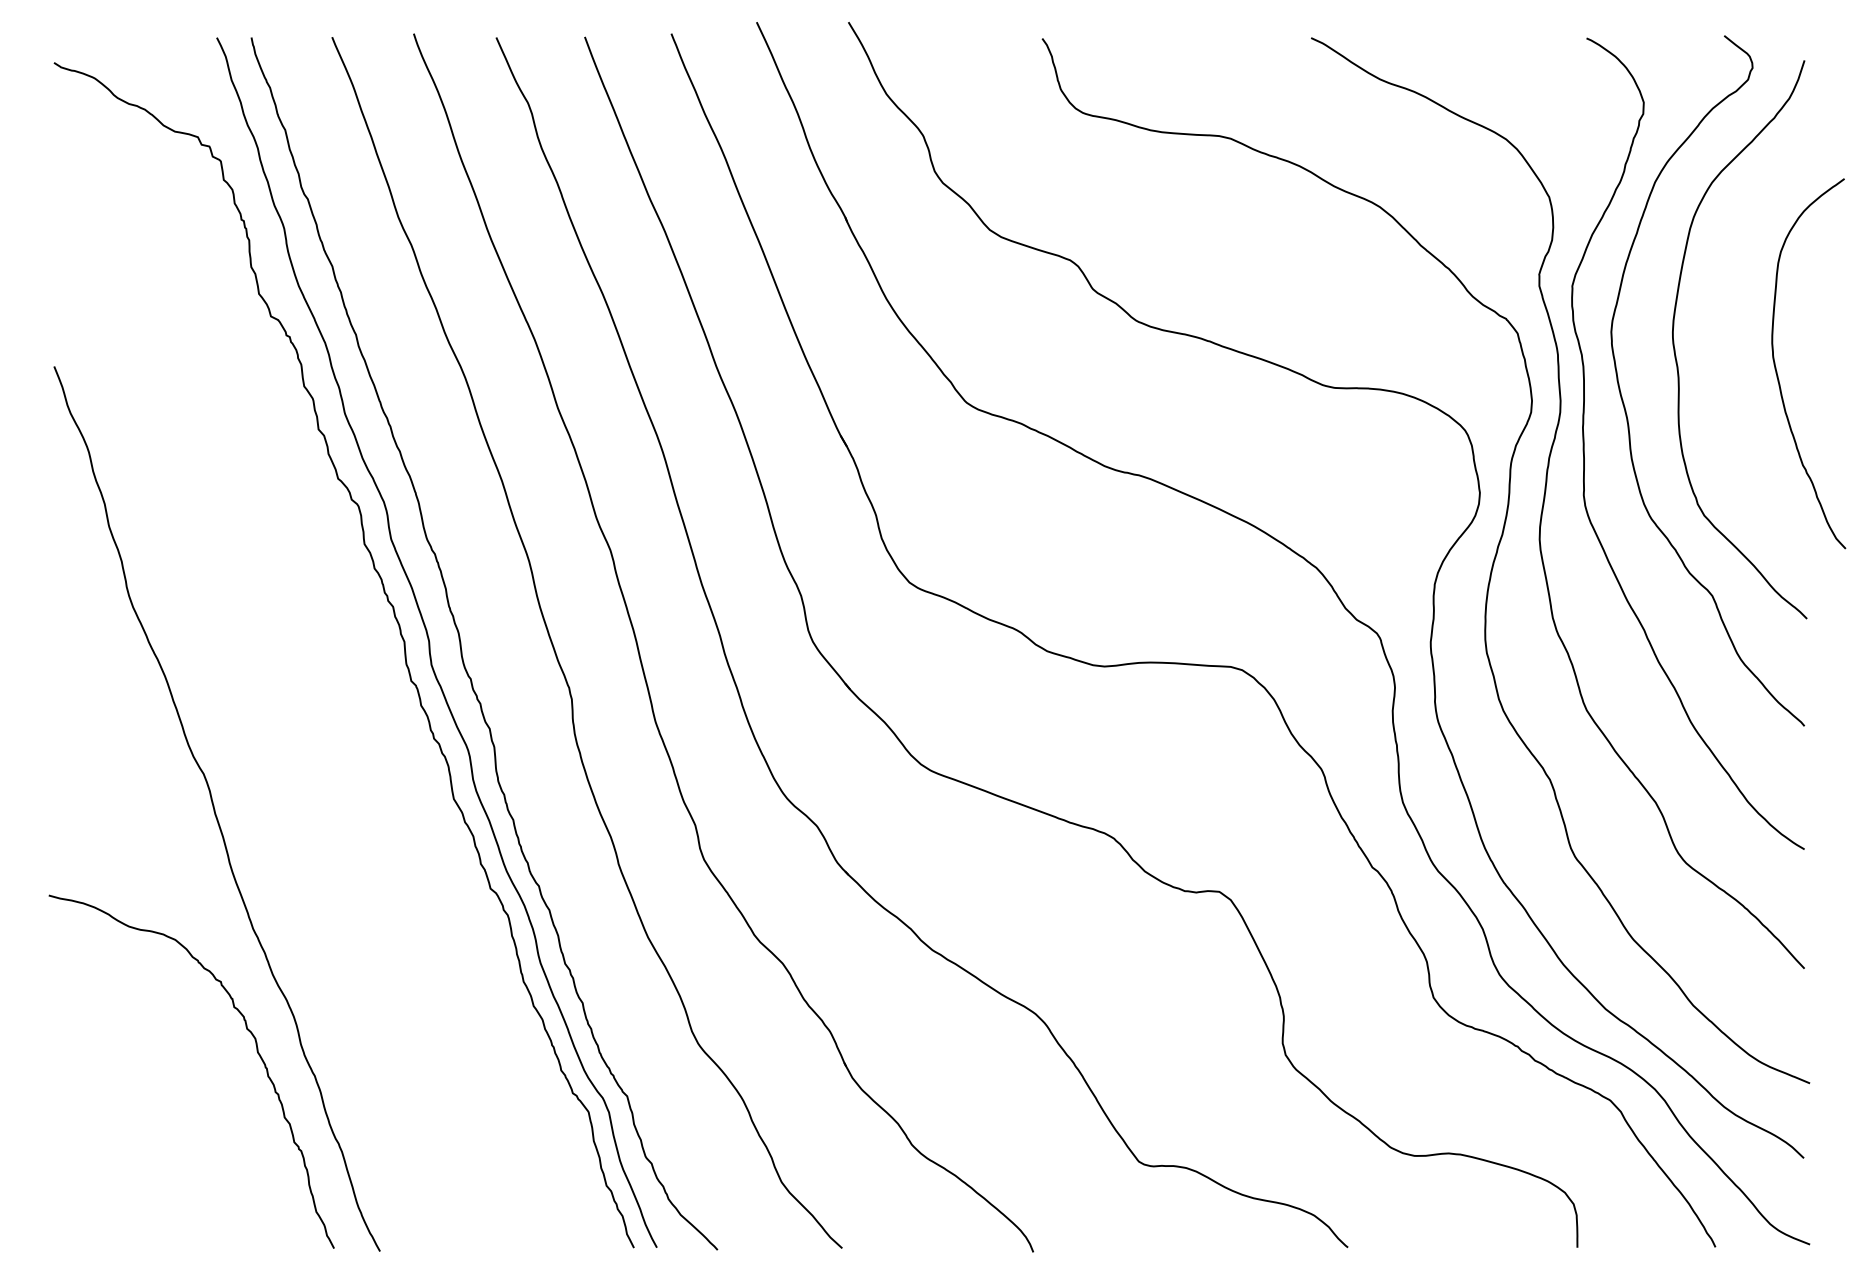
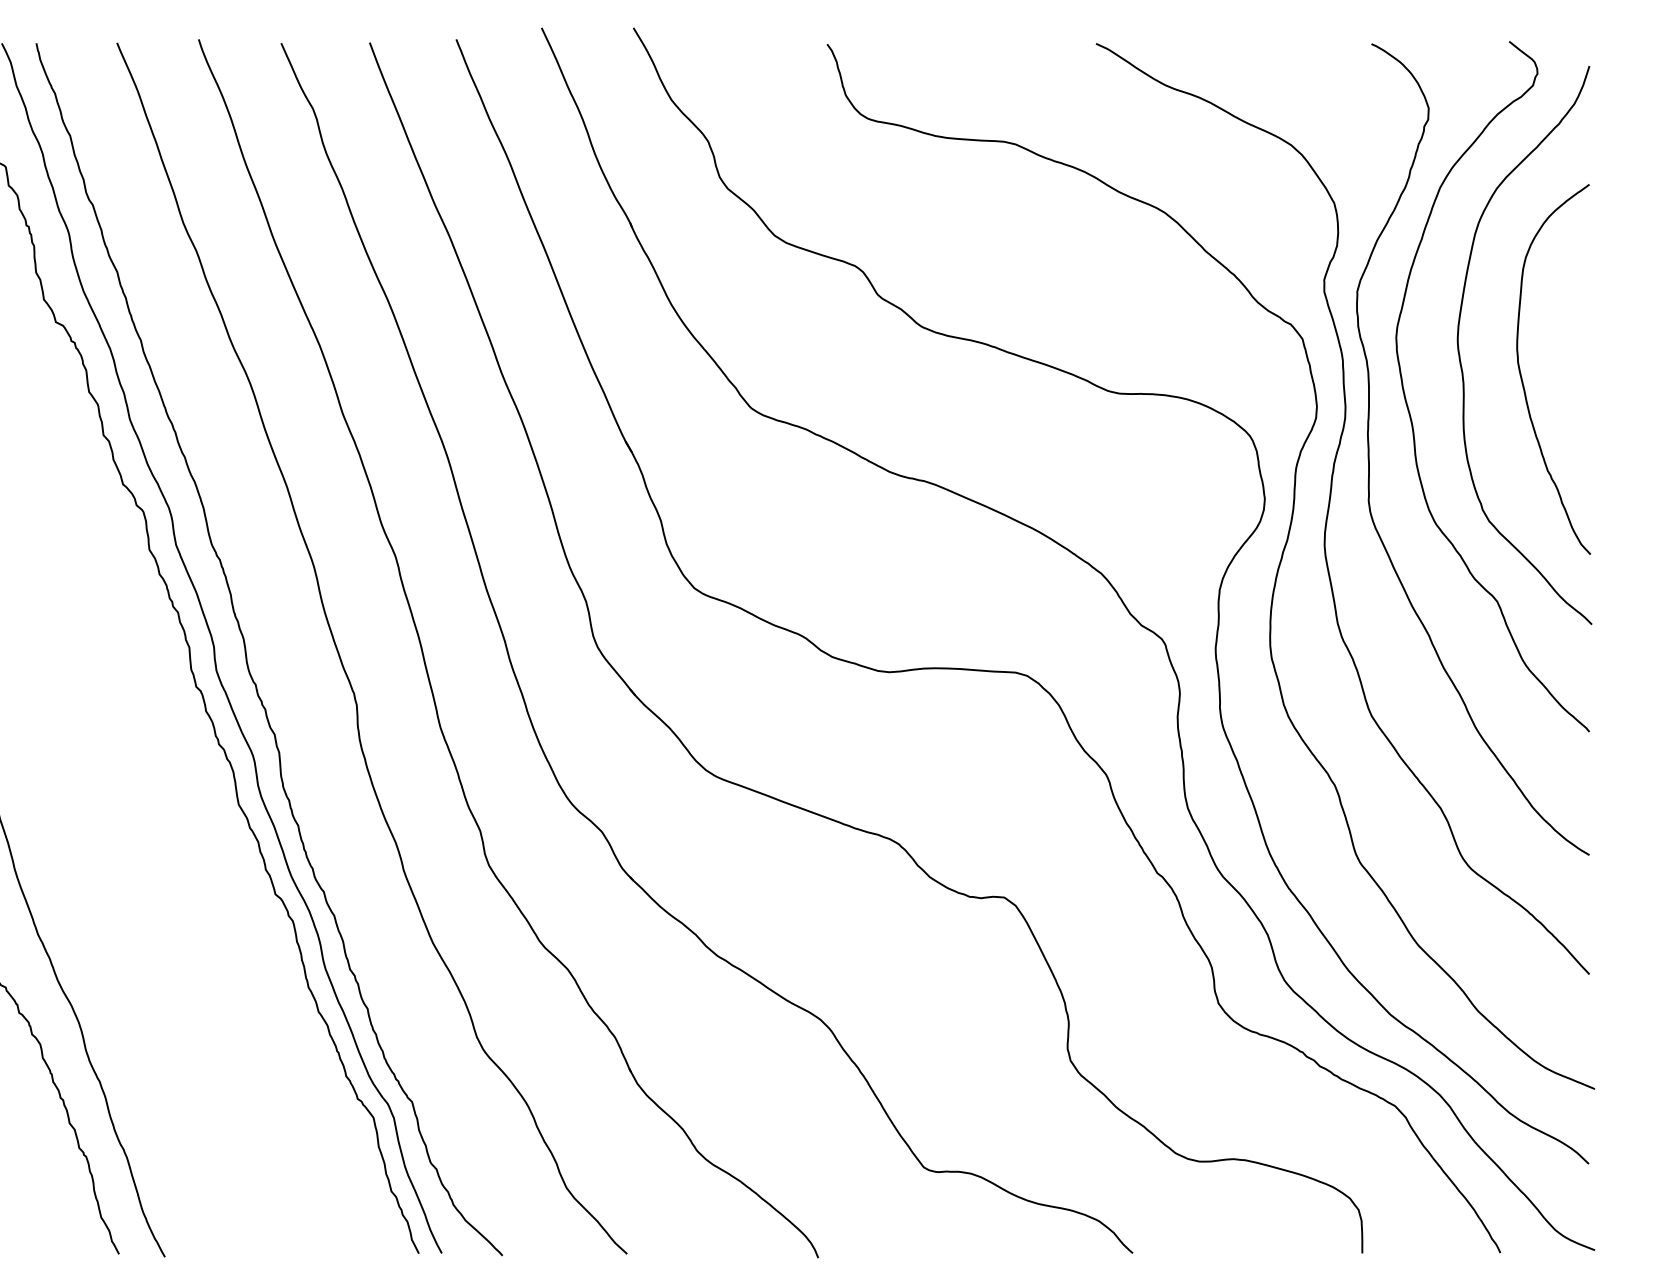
curve: (1777, 371) -> (1522, 377), moved

